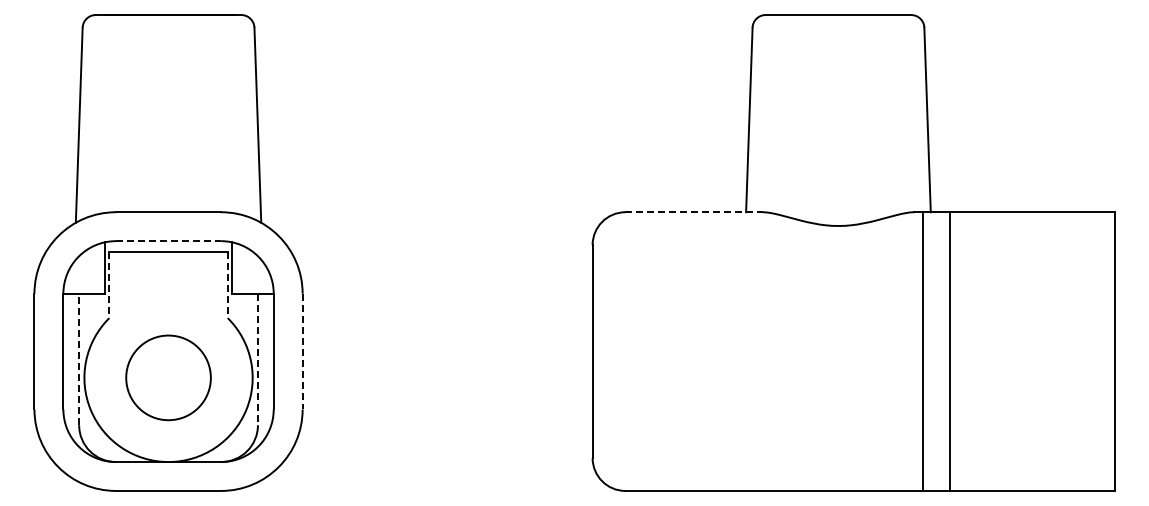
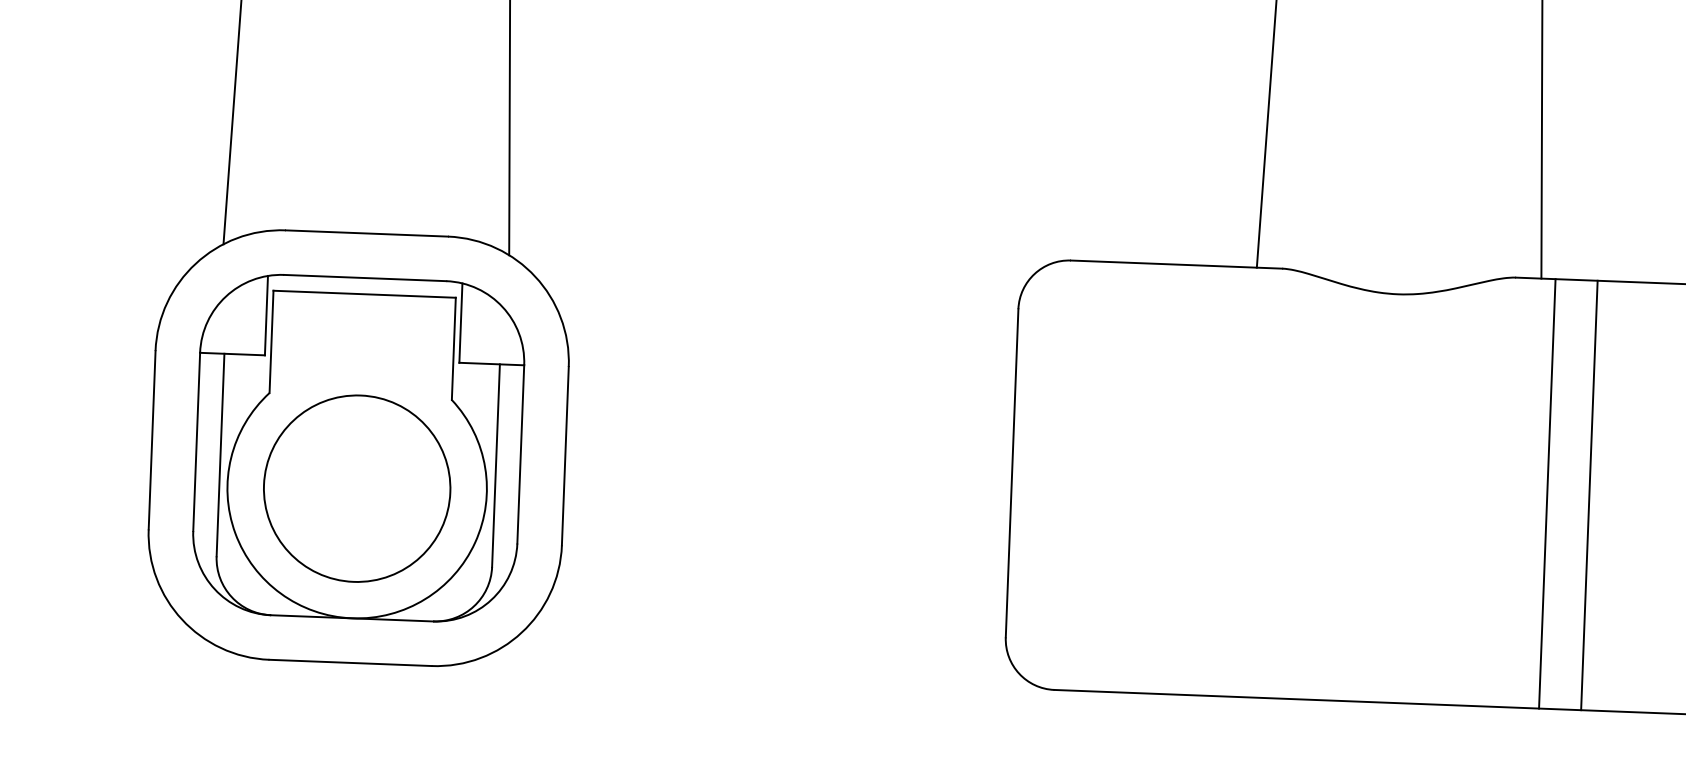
line: (694, 212) -> (1177, 265), dashed -> solid
line: (168, 241) -> (365, 278), dashed -> solid
line: (109, 285) -> (271, 342), dashed -> solid
line: (227, 285) -> (453, 349), dashed -> solid
line: (302, 351) -> (565, 455), dashed -> solid
line: (922, 351) -> (1546, 493), moved
line: (950, 351) -> (1589, 495), moved
line: (79, 359) -> (221, 455), dashed -> solid
line: (257, 359) -> (495, 465), dashed -> solid
circle: (168, 377) -> (357, 488), size x1.43

